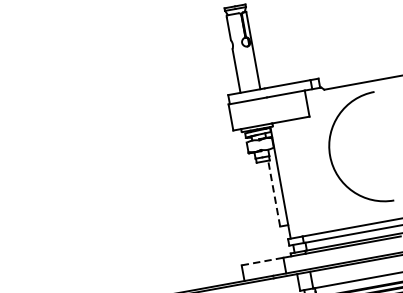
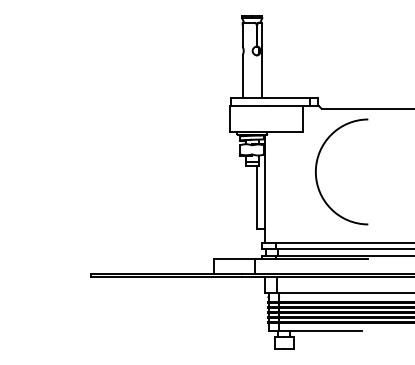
line: (274, 193) -> (257, 197), dashed -> solid
line: (263, 261) -> (235, 259), dashed -> solid

